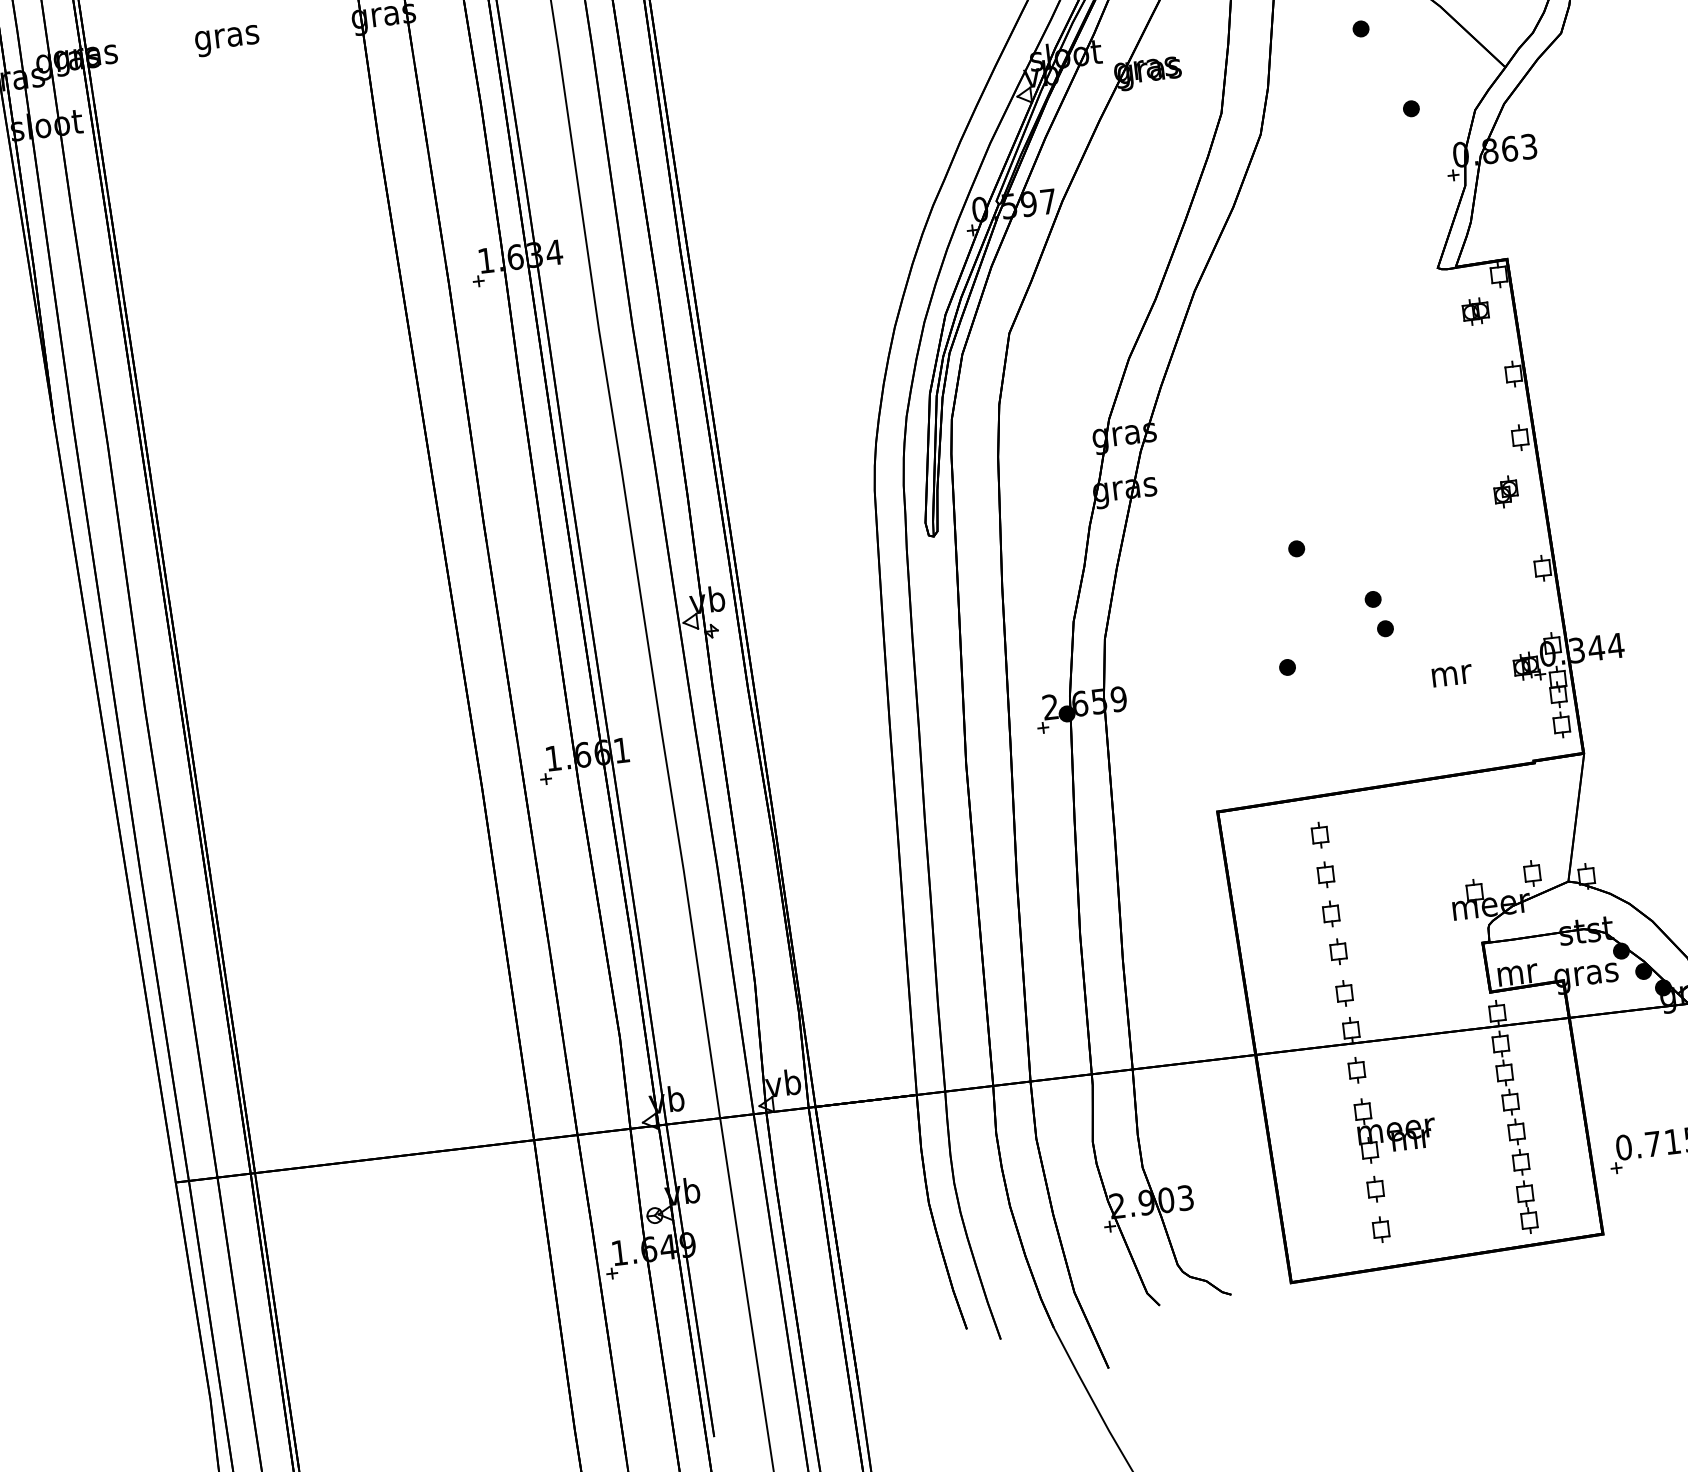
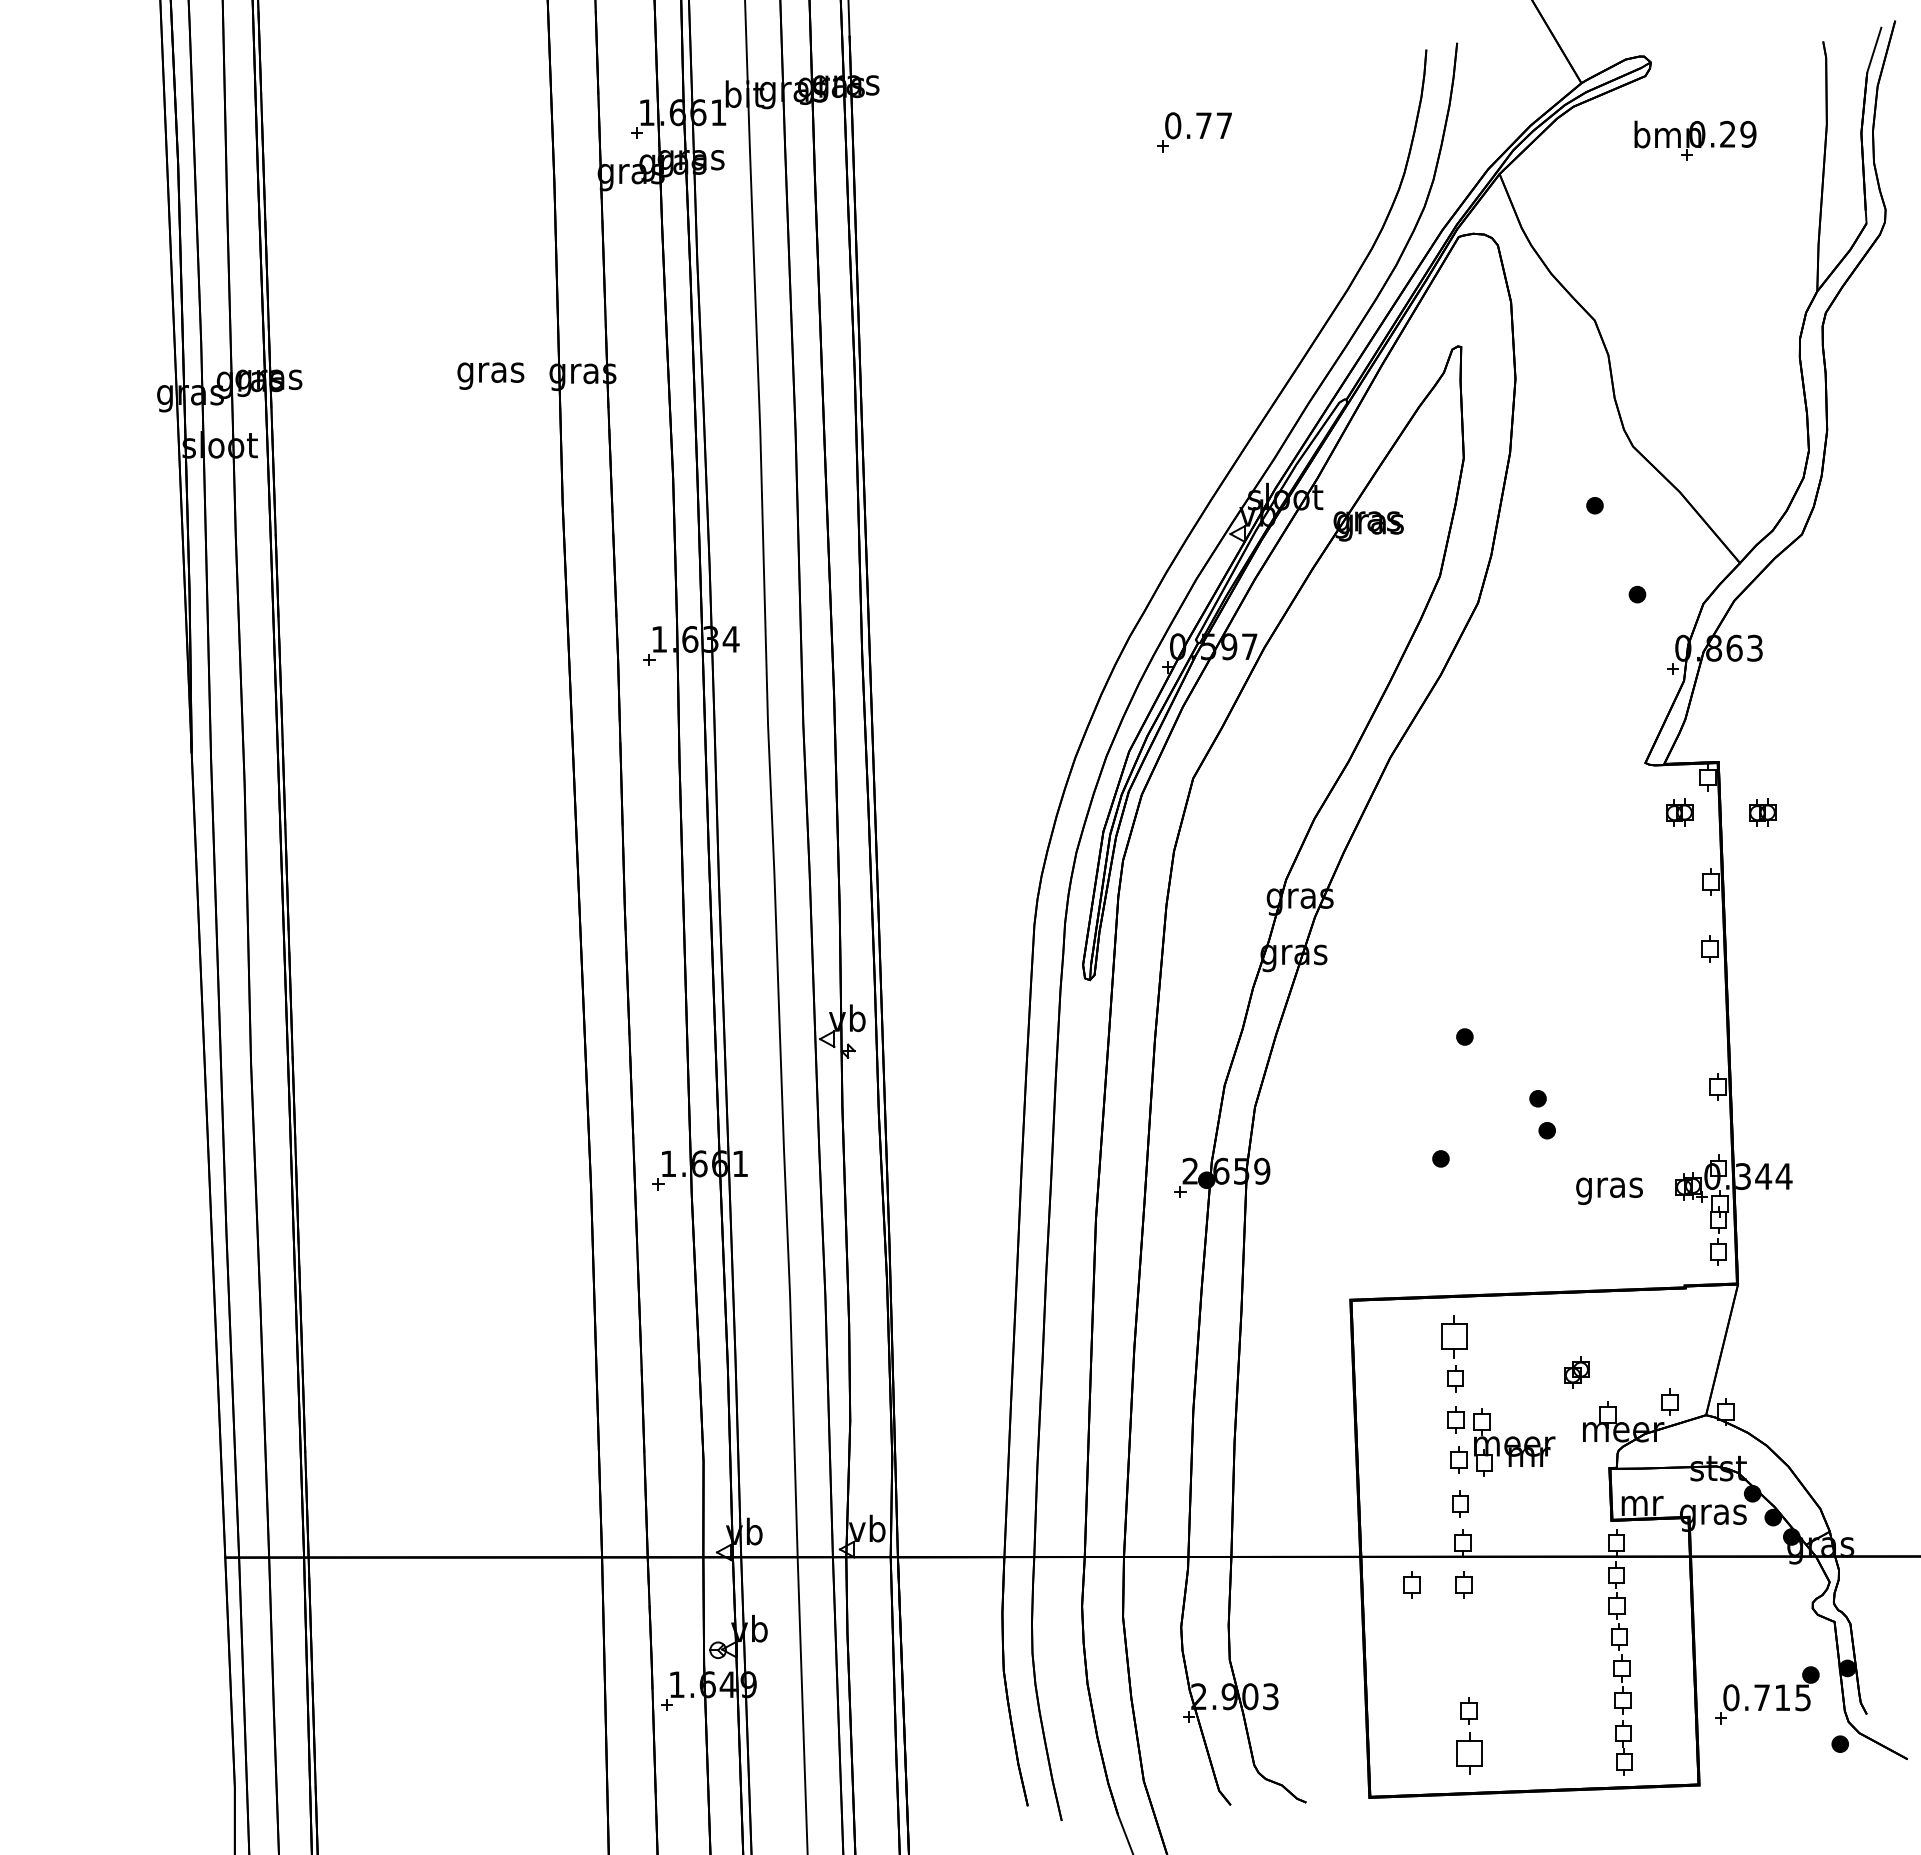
text: (226, 40) -> (490, 375), moved
part: (1554, 302) -> (1762, 812), added
part: (1505, 491) -> (1576, 1372), moved
text: (1451, 678) -> (1609, 1190), mr -> gras
part: (1319, 834) -> (1453, 1336), size x1.6
part: (1307, 1075) -> (1411, 1584), added
part: (1396, 1127) -> (1514, 1442), moved
part: (1381, 1228) -> (1469, 1752), size x1.6

